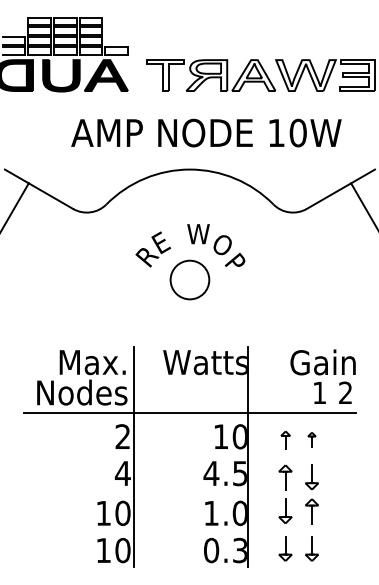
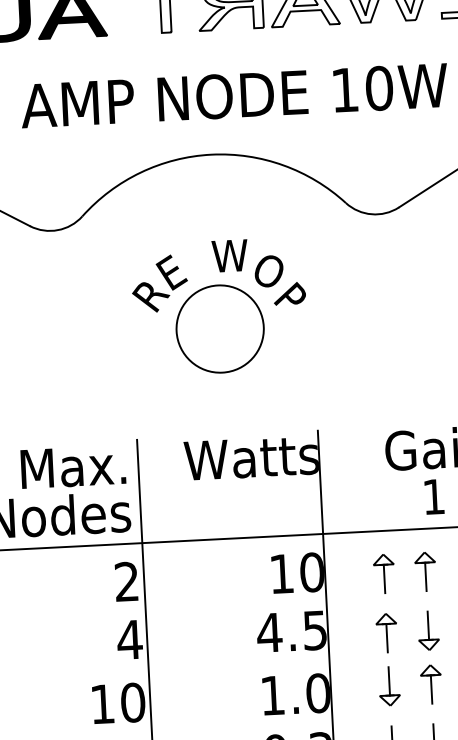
circle: (189, 279) -> (219, 328), size x1.43
part: (285, 439) -> (383, 573), size x1.43
part: (311, 439) -> (424, 571), size x1.67

